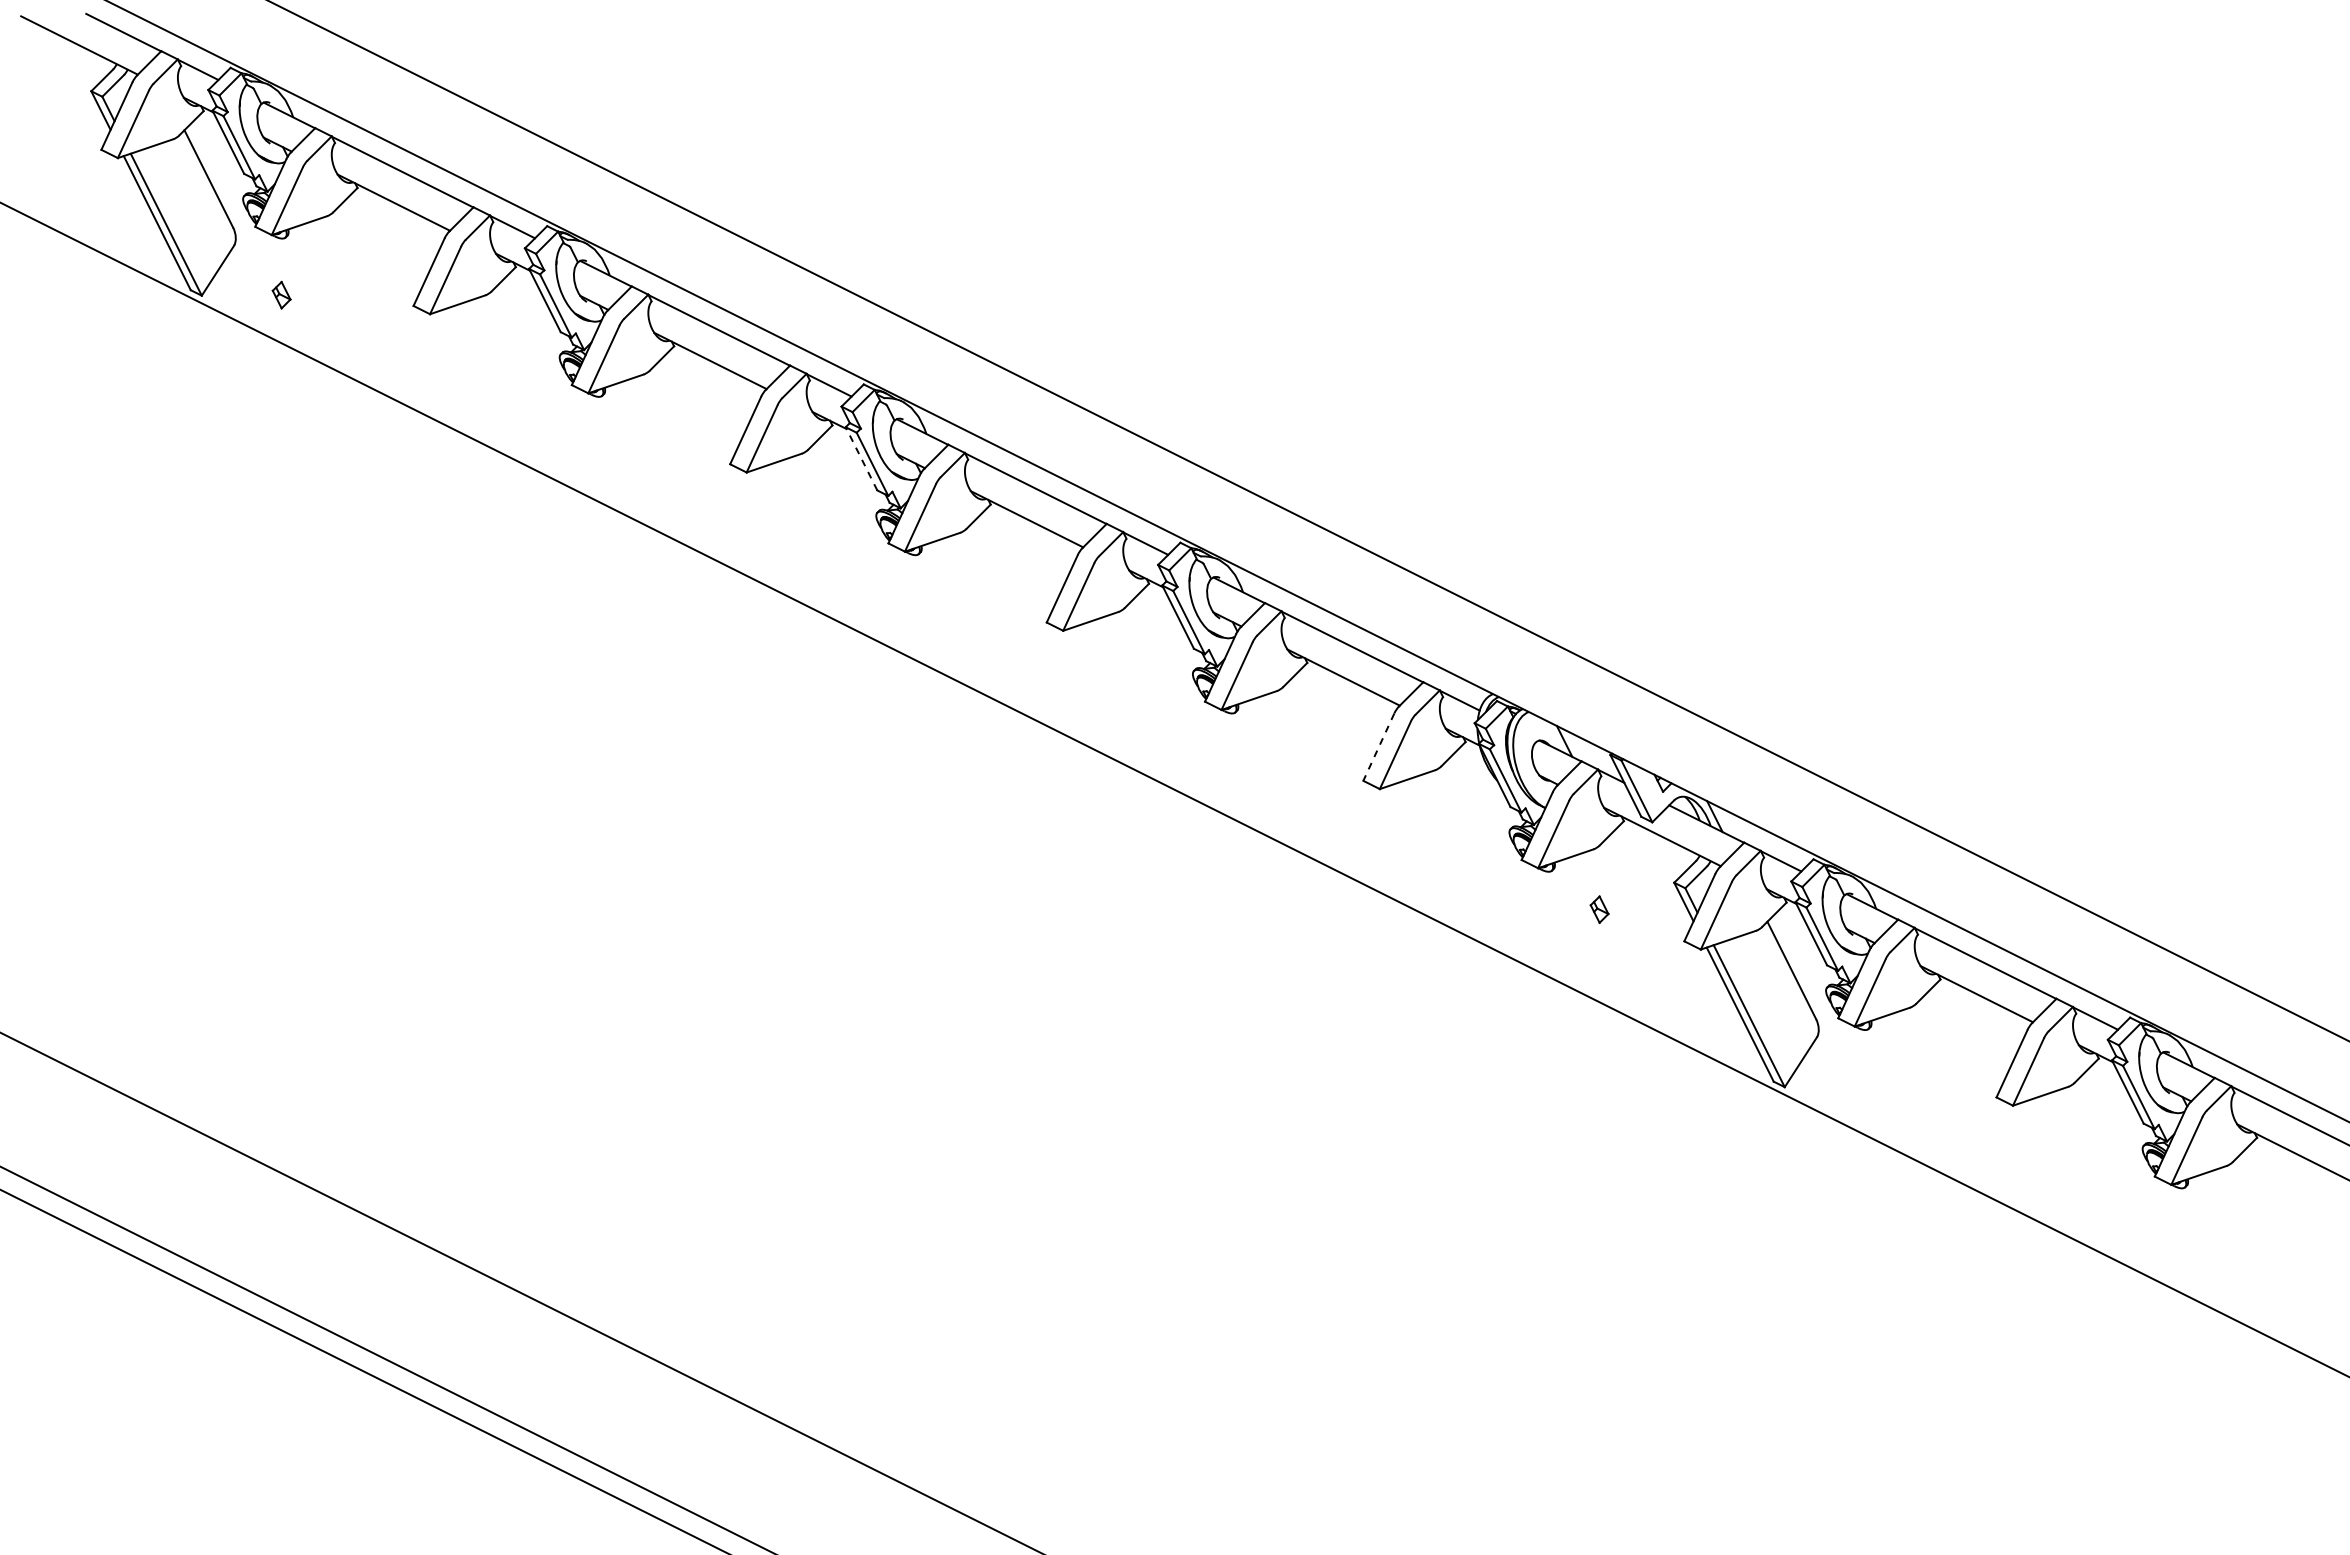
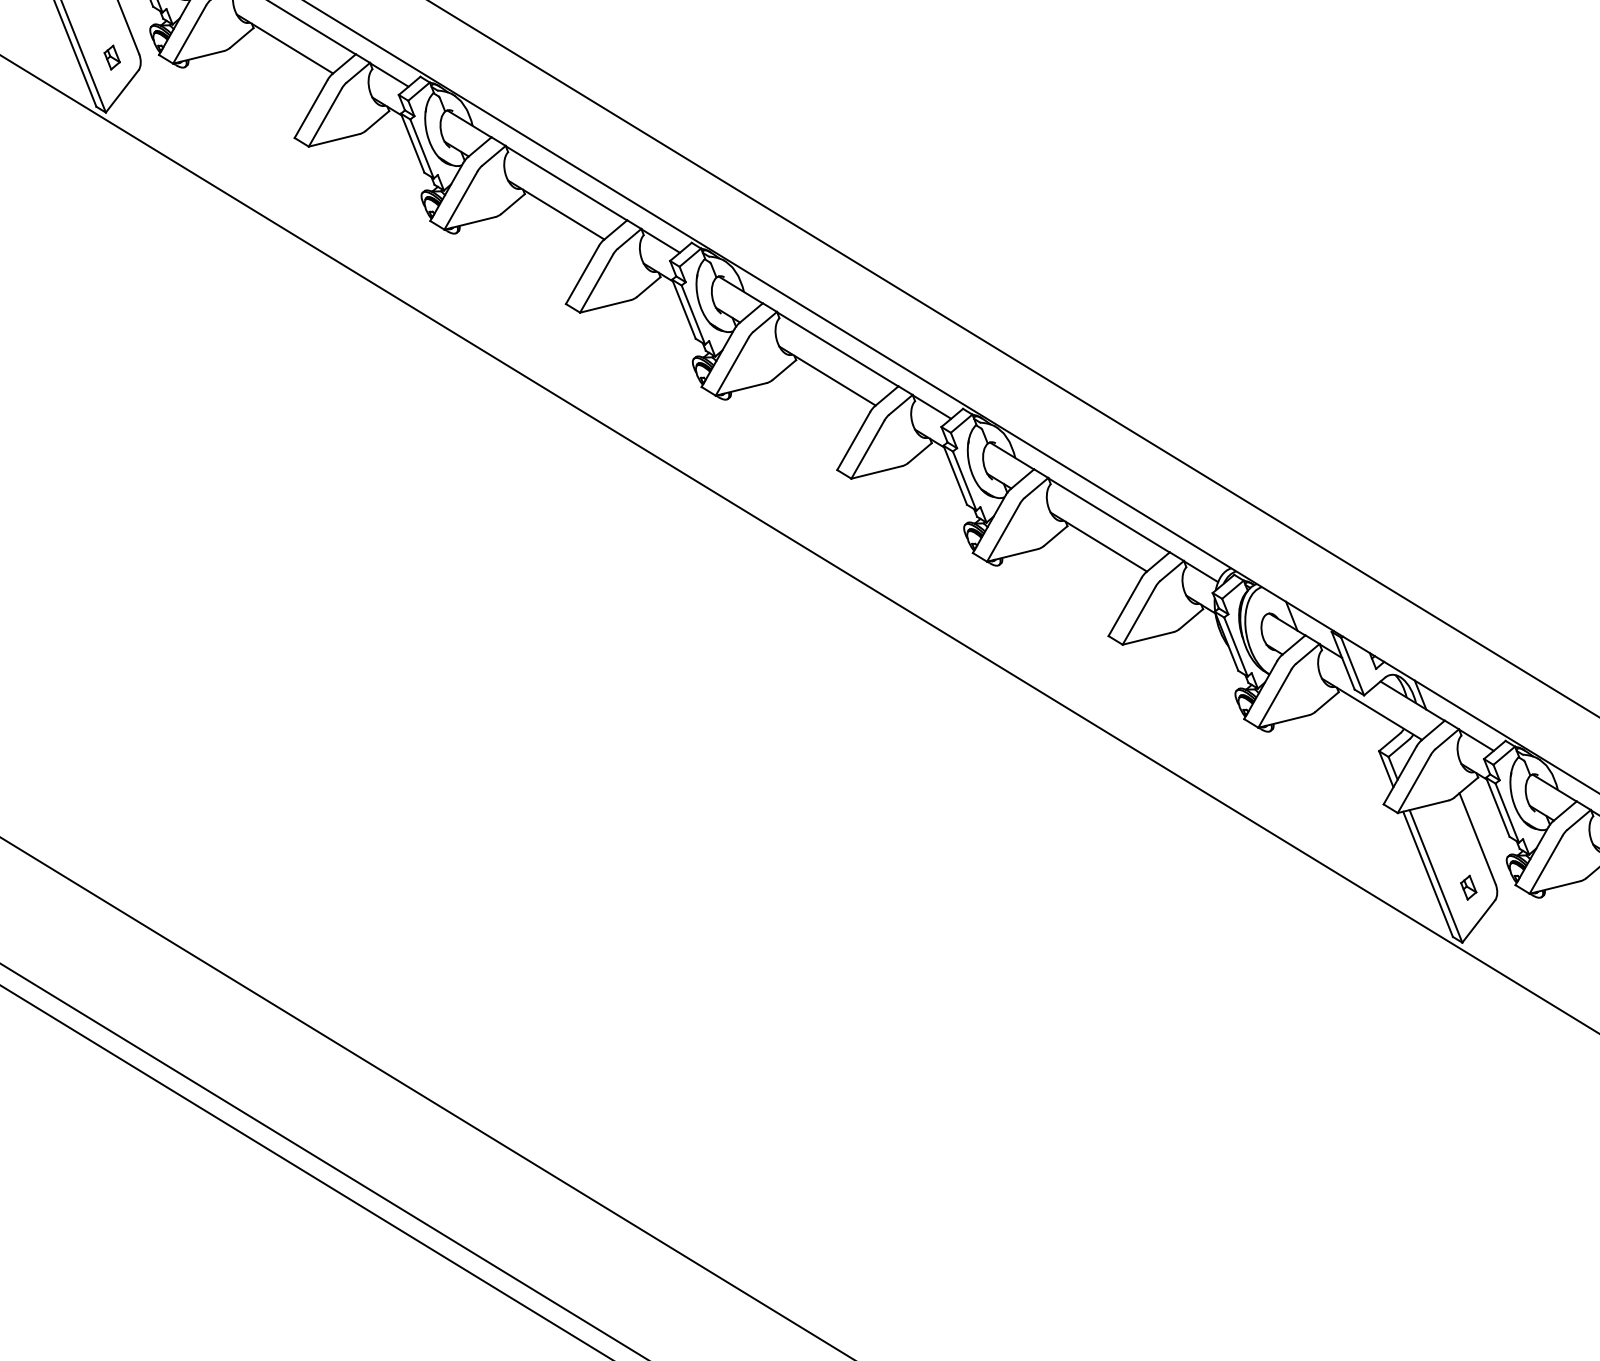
part: (281, 294) -> (112, 57), moved
line: (861, 458) -> (684, 308), dashed -> solid
line: (1378, 747) -> (1124, 607), dashed -> solid
part: (1599, 909) -> (1468, 887), moved

